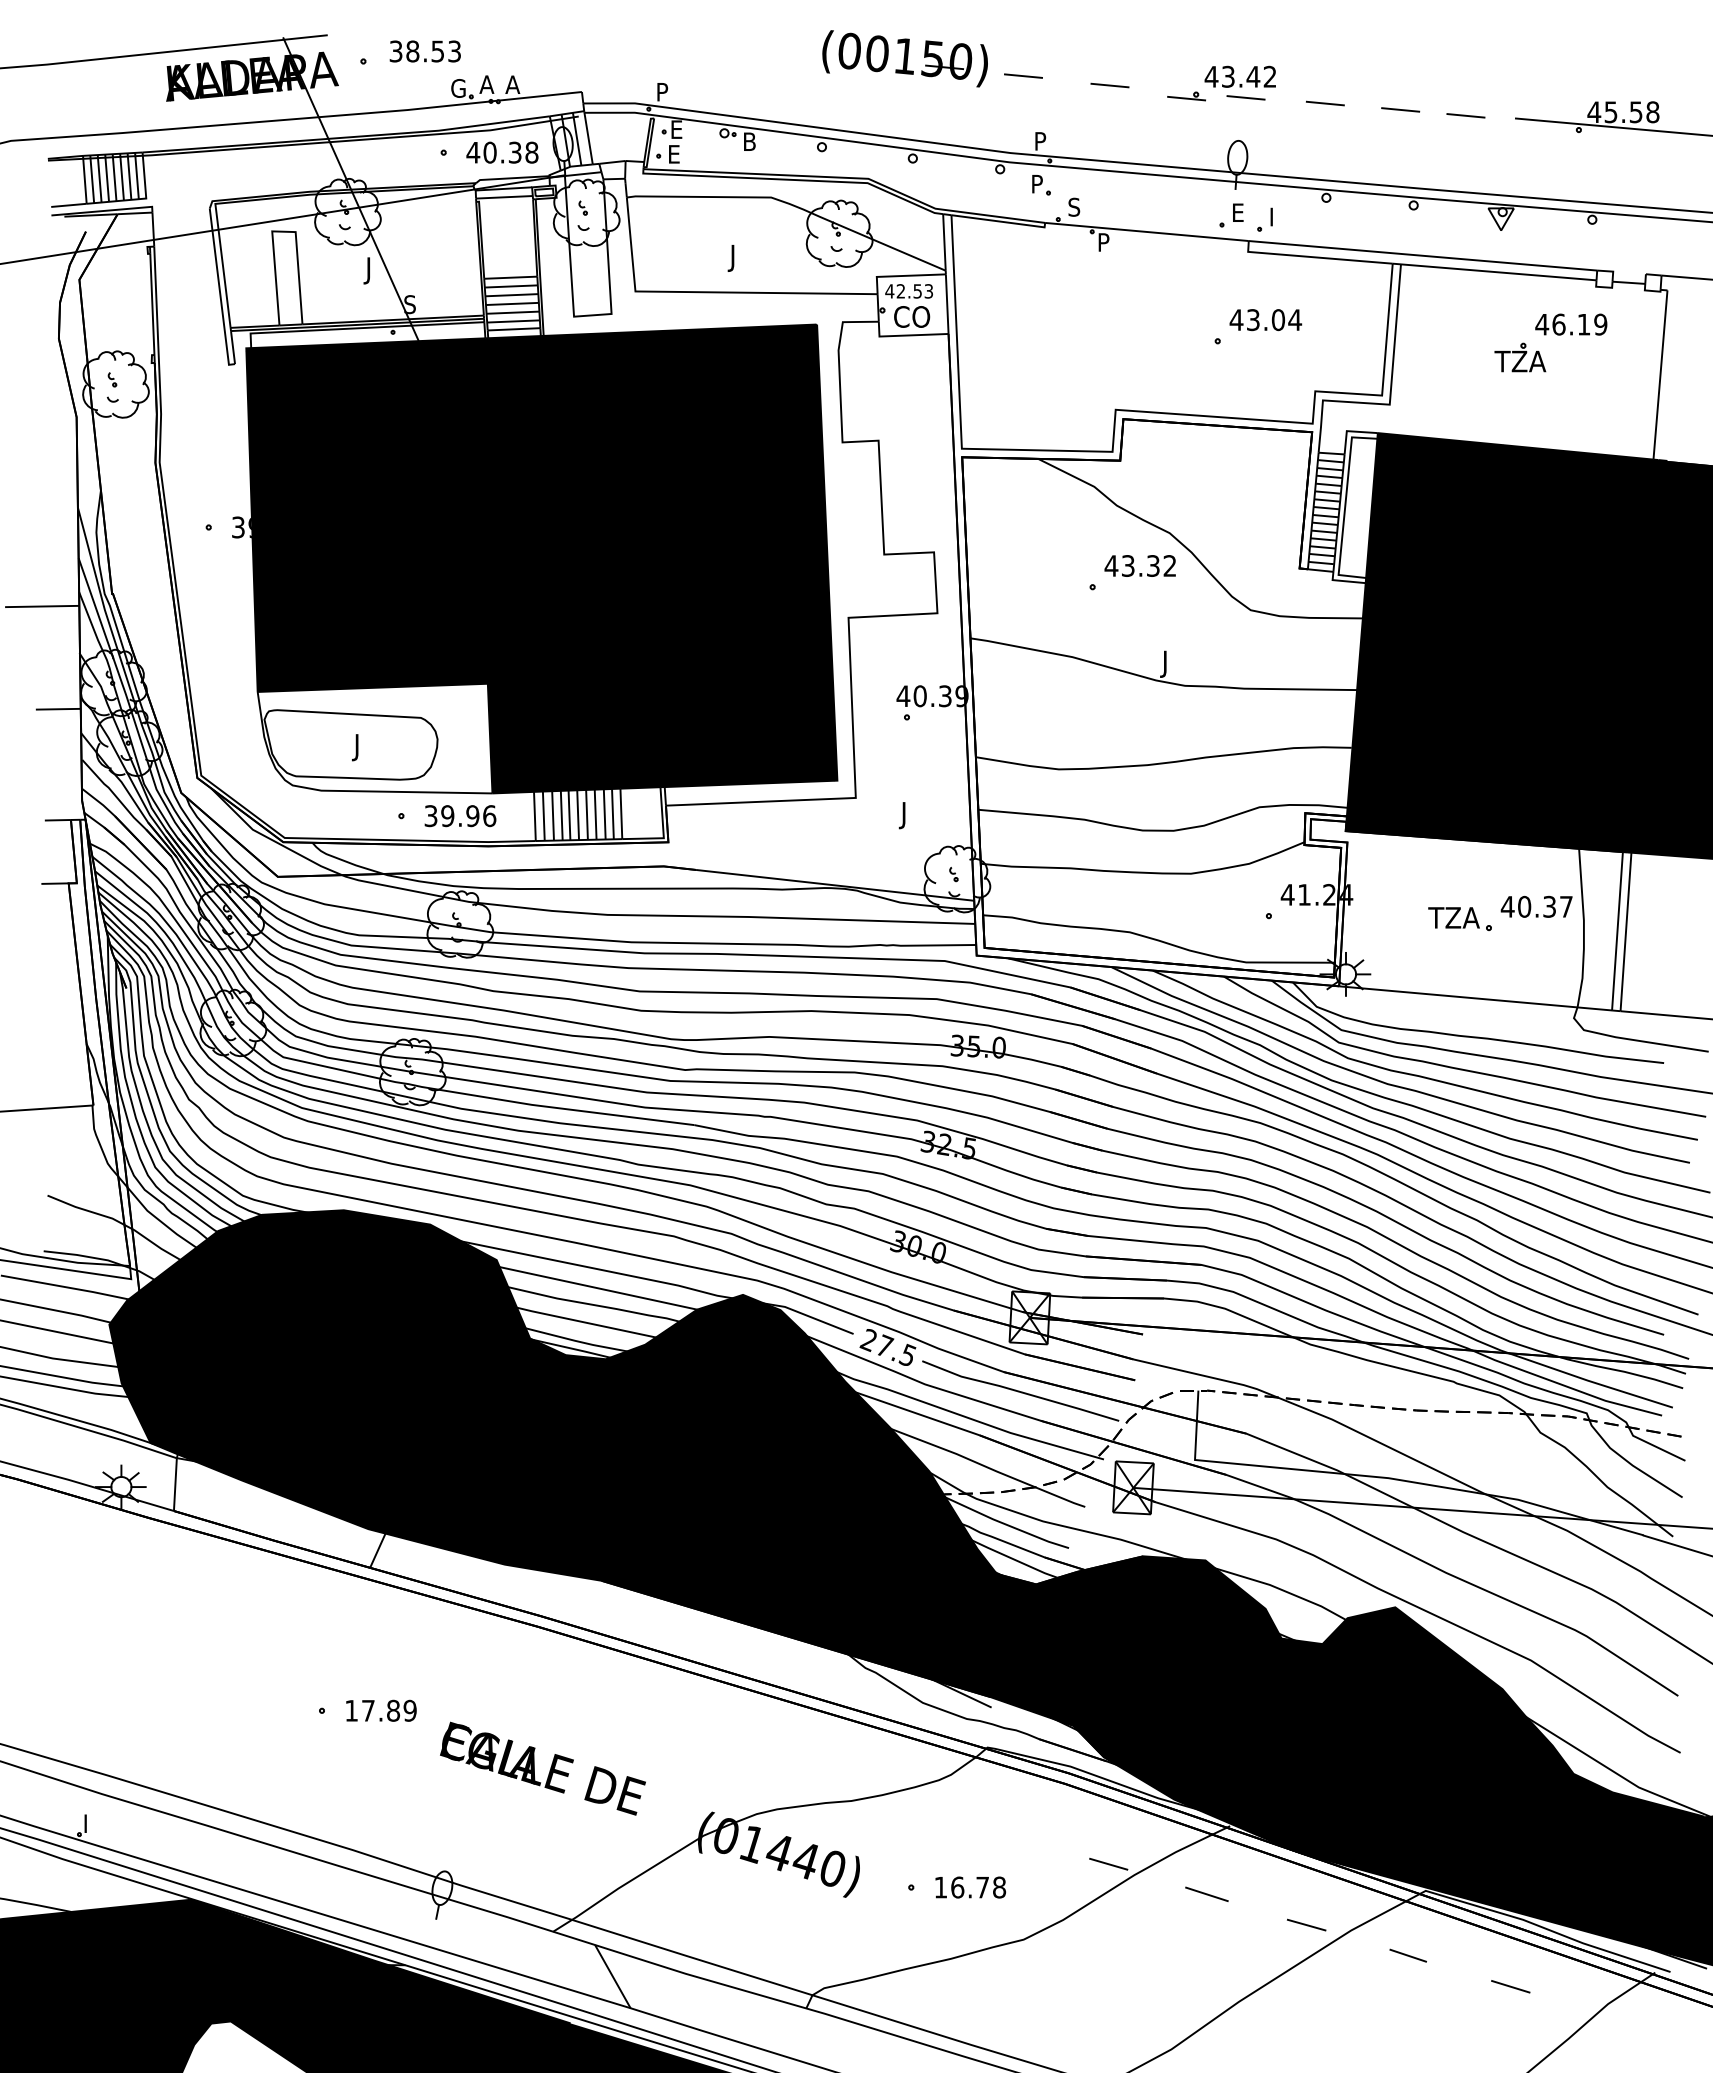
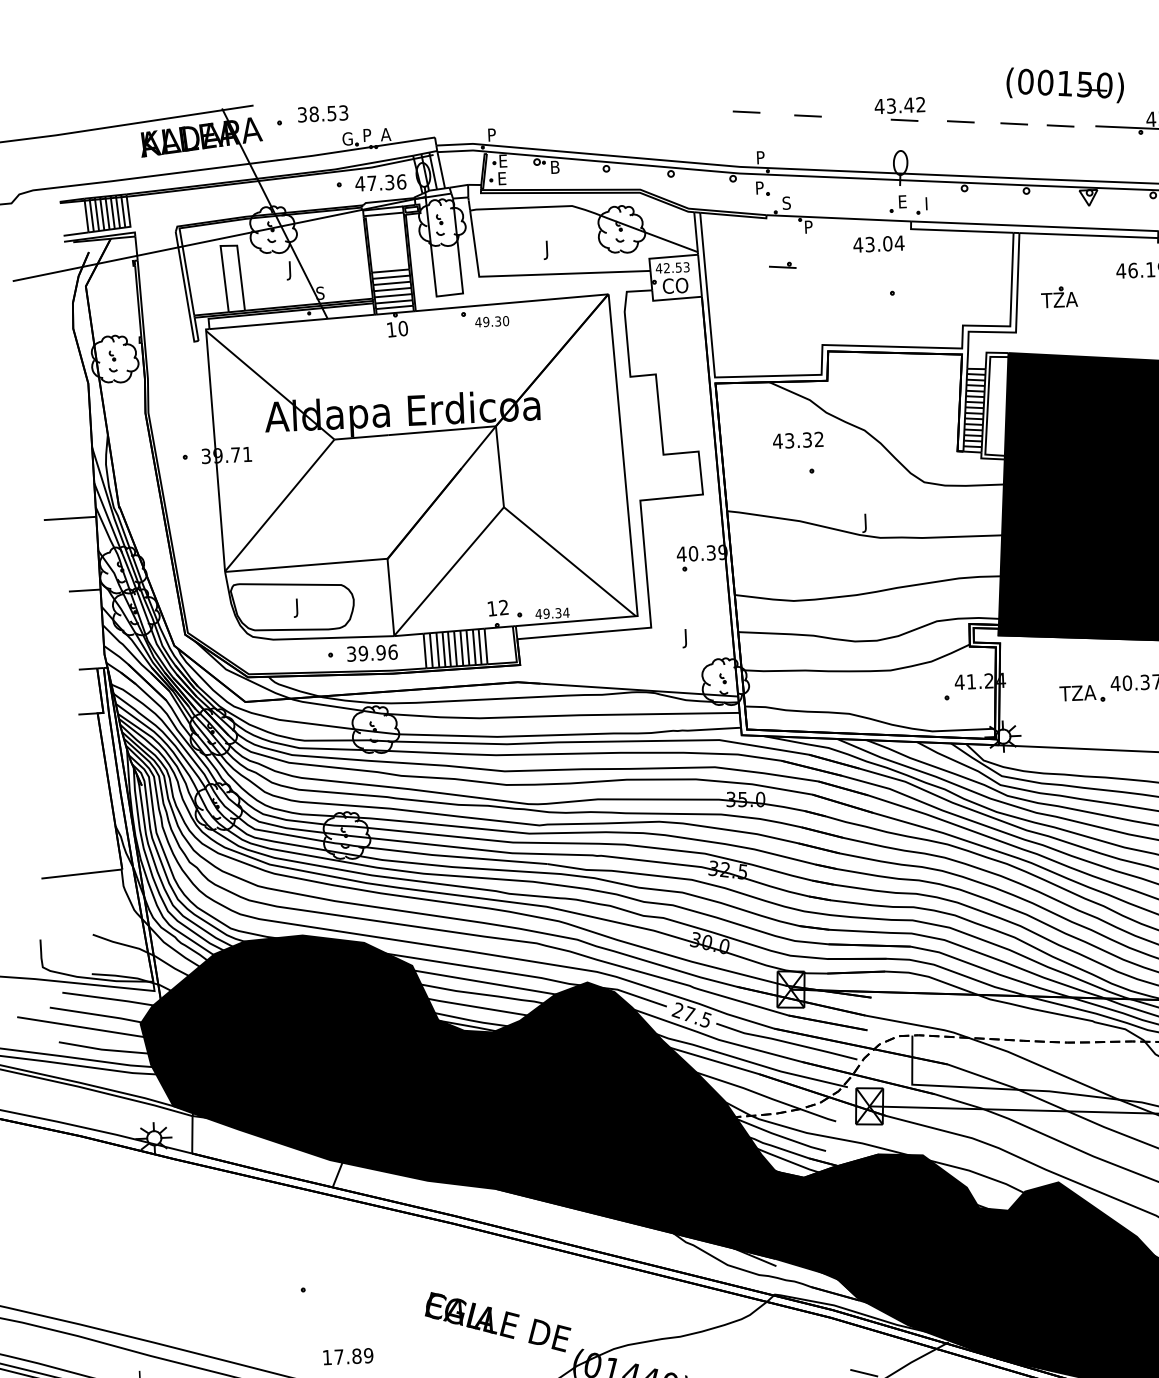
part: (904, 58) -> (1064, 85), moved
text: (486, 84) -> (367, 135), A -> P
part: (1186, 96) -> (782, 265), moved
text: (510, 152) -> (386, 182), 40.38 -> 47.36
text: (1265, 320) -> (878, 244), moved
part: (1520, 357) -> (1059, 297), moved
fill: (541, 558) -> (421, 468), removed
text: (1139, 565) -> (797, 440), moved
text: (381, 1710) -> (348, 1356), moved
text: (542, 1768) -> (497, 1322), moved

